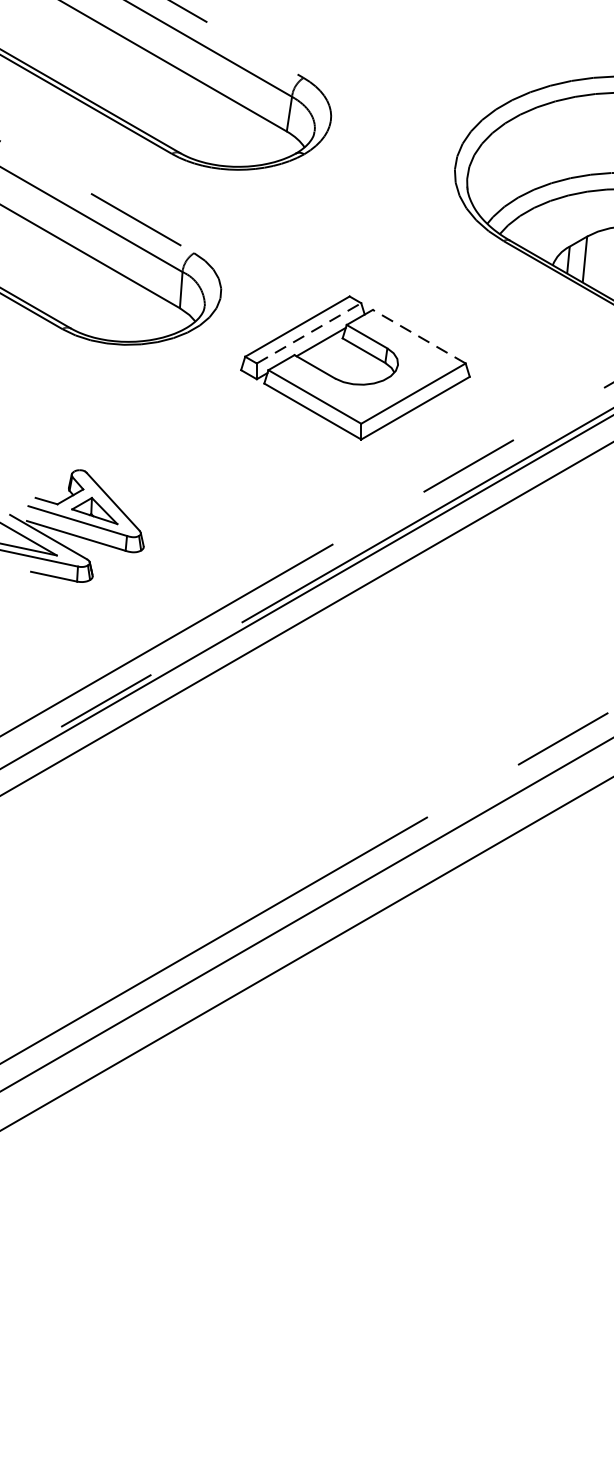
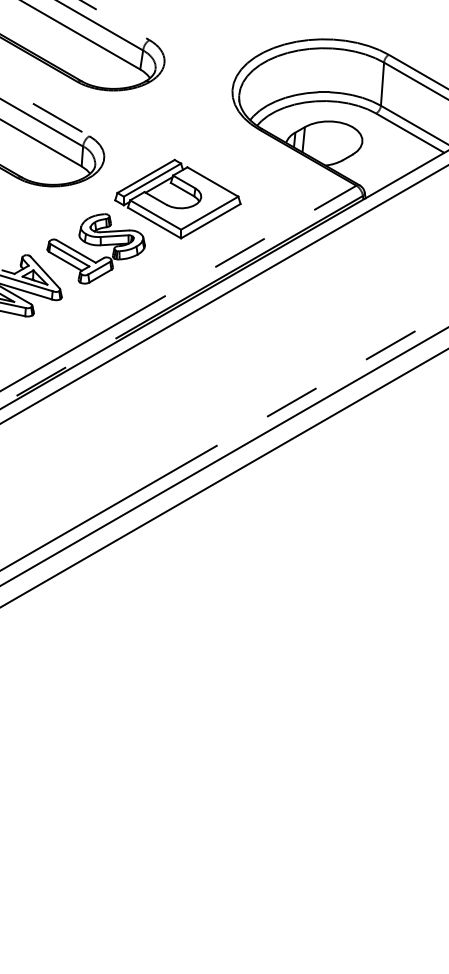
line: (309, 332) -> (152, 179), dashed -> solid
line: (418, 335) -> (212, 181), dashed -> solid
part: (205, 457) -> (95, 248), added

